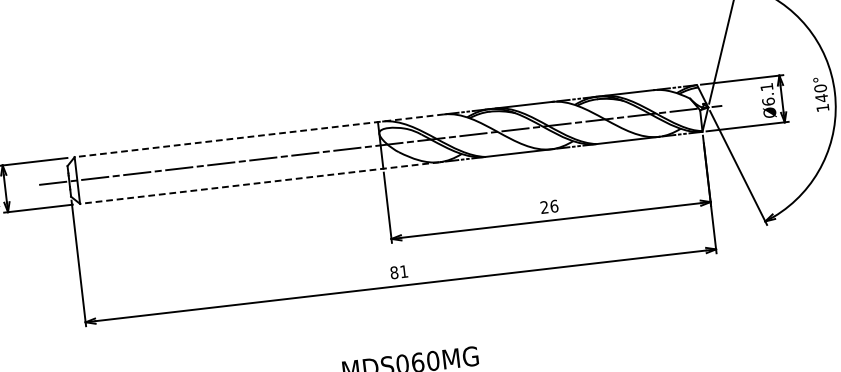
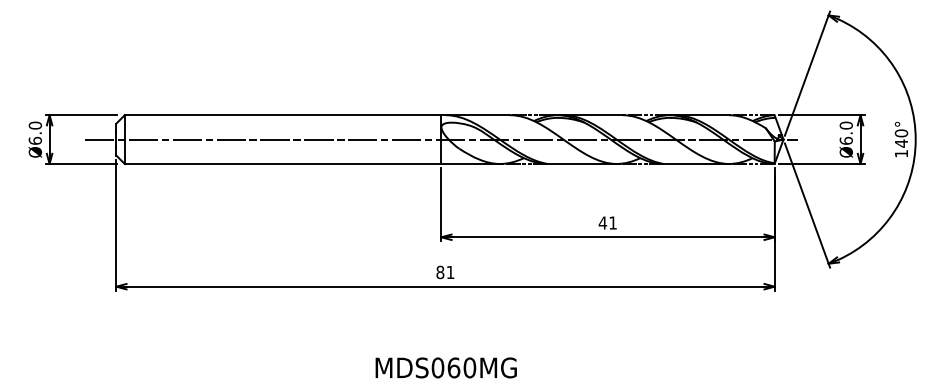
text: (766, 87) -> (845, 125), Ø6.1 -> Ø6.0
line: (259, 136) -> (317, 115), dashed -> solid
line: (259, 182) -> (312, 163), dashed -> solid
text: (548, 206) -> (607, 222), 26 -> 41

